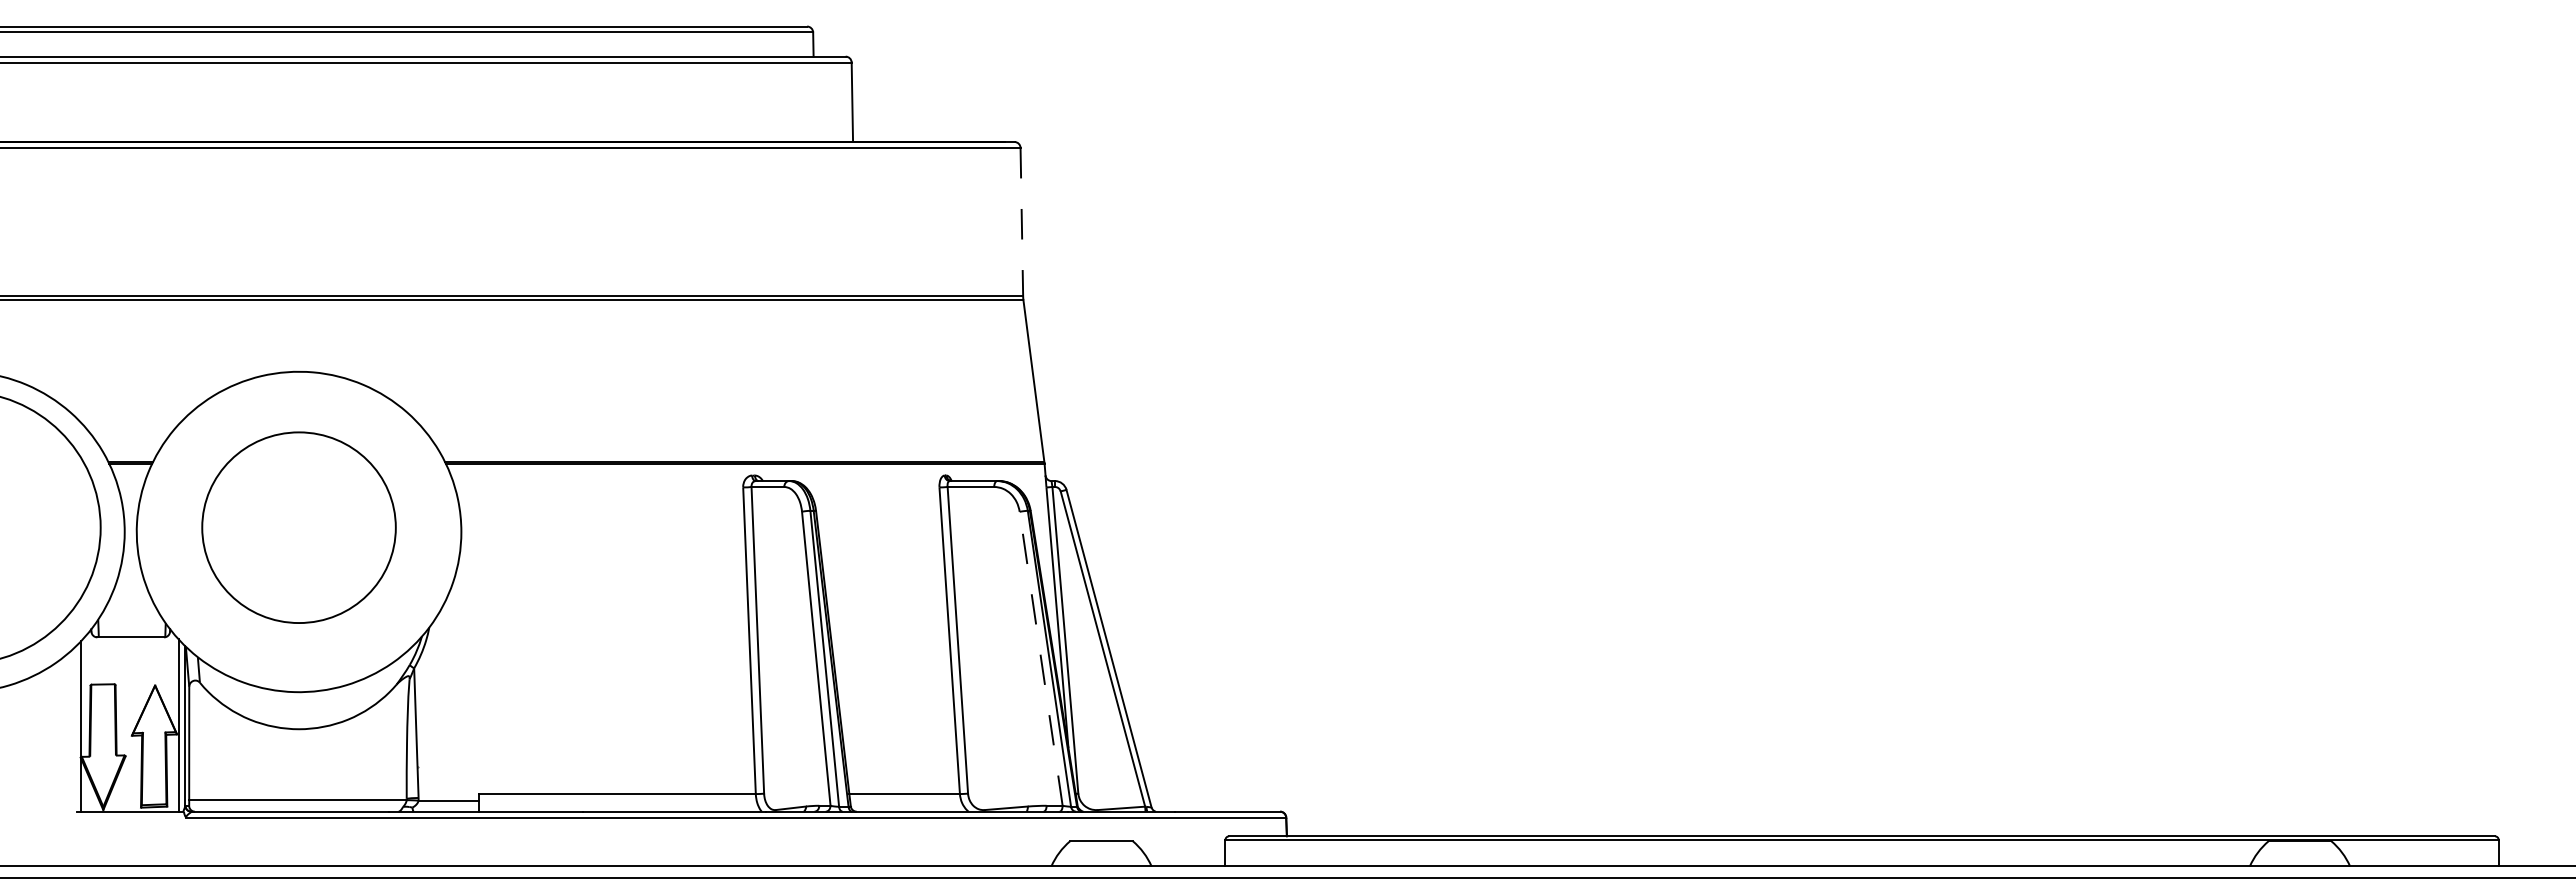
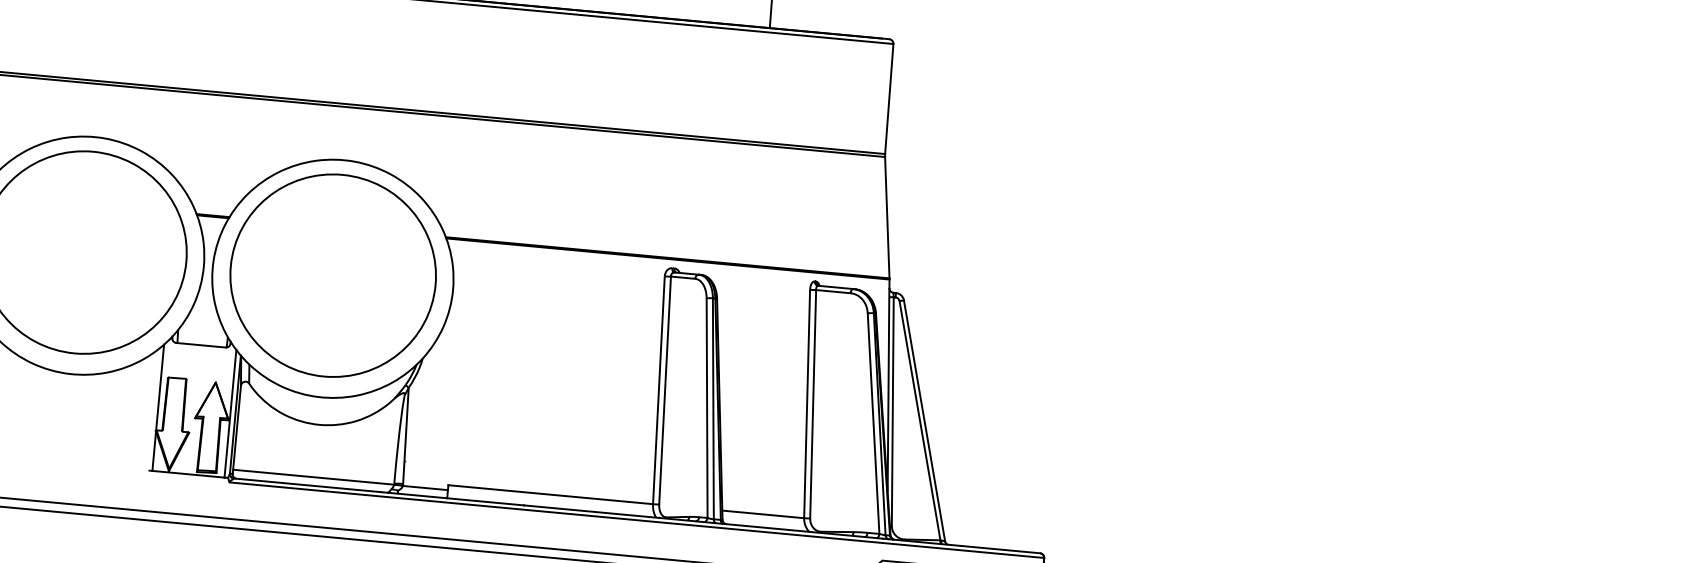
line: (1021, 222) -> (888, 99), dashed -> solid
part: (298, 527) -> (332, 275), size x1.43
line: (1041, 658) -> (873, 423), dashed -> solid

